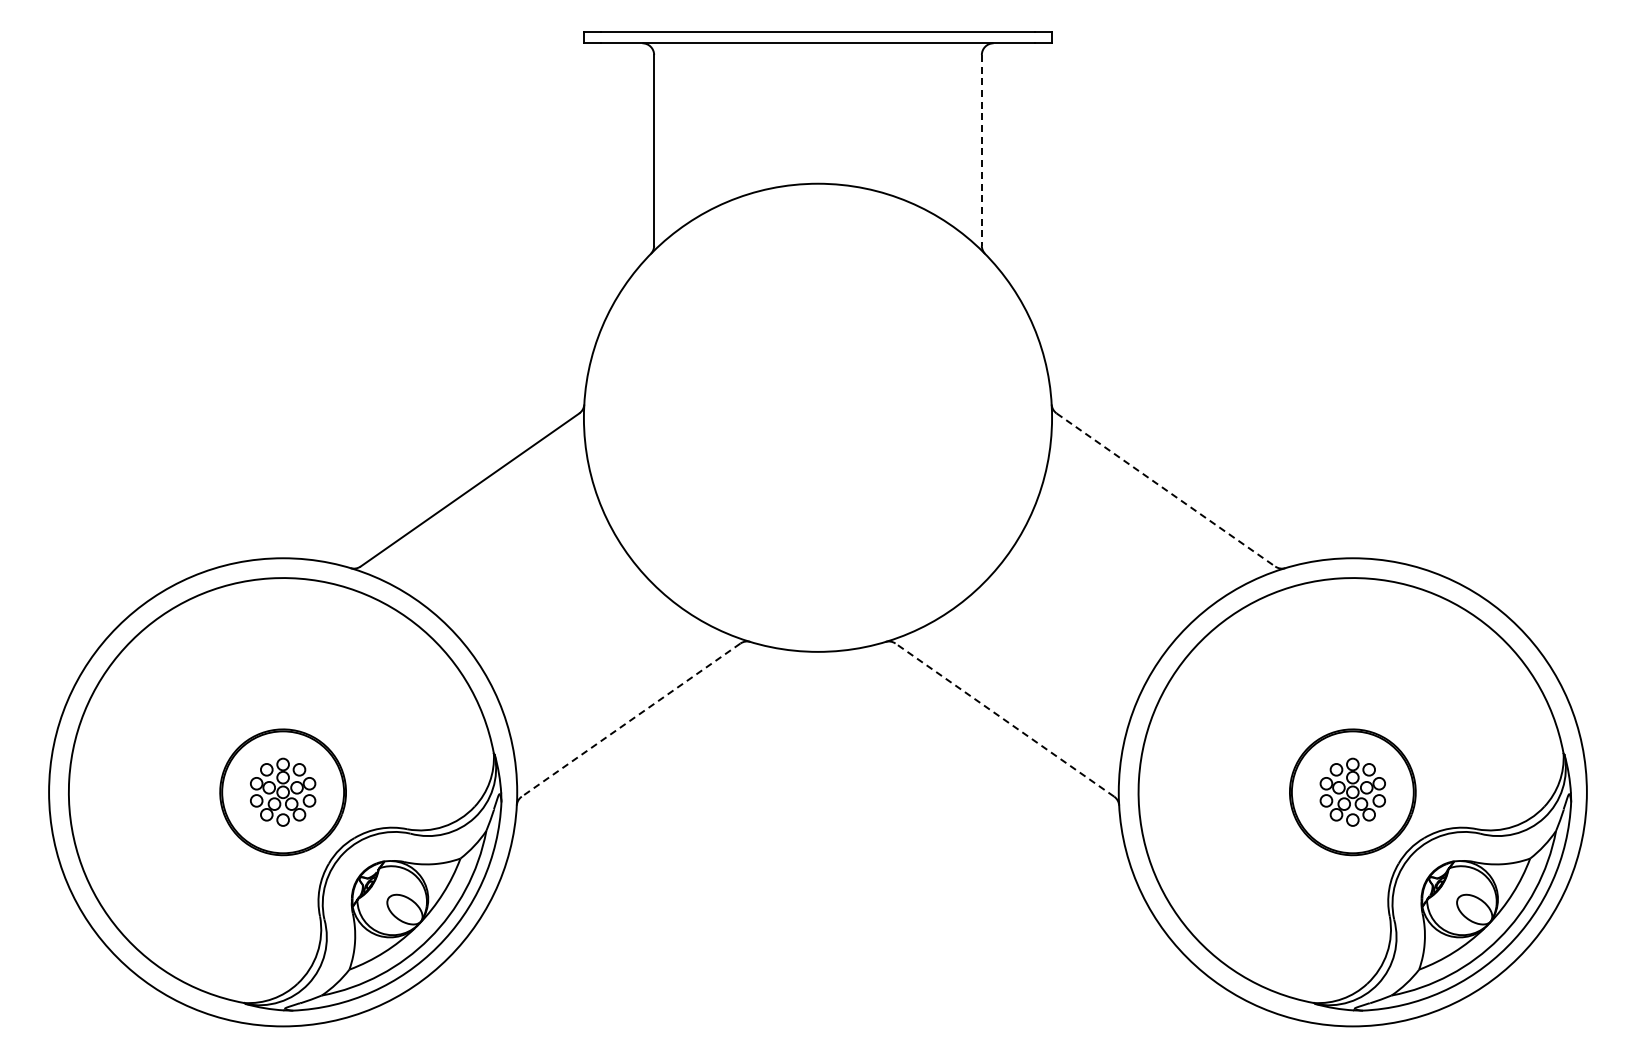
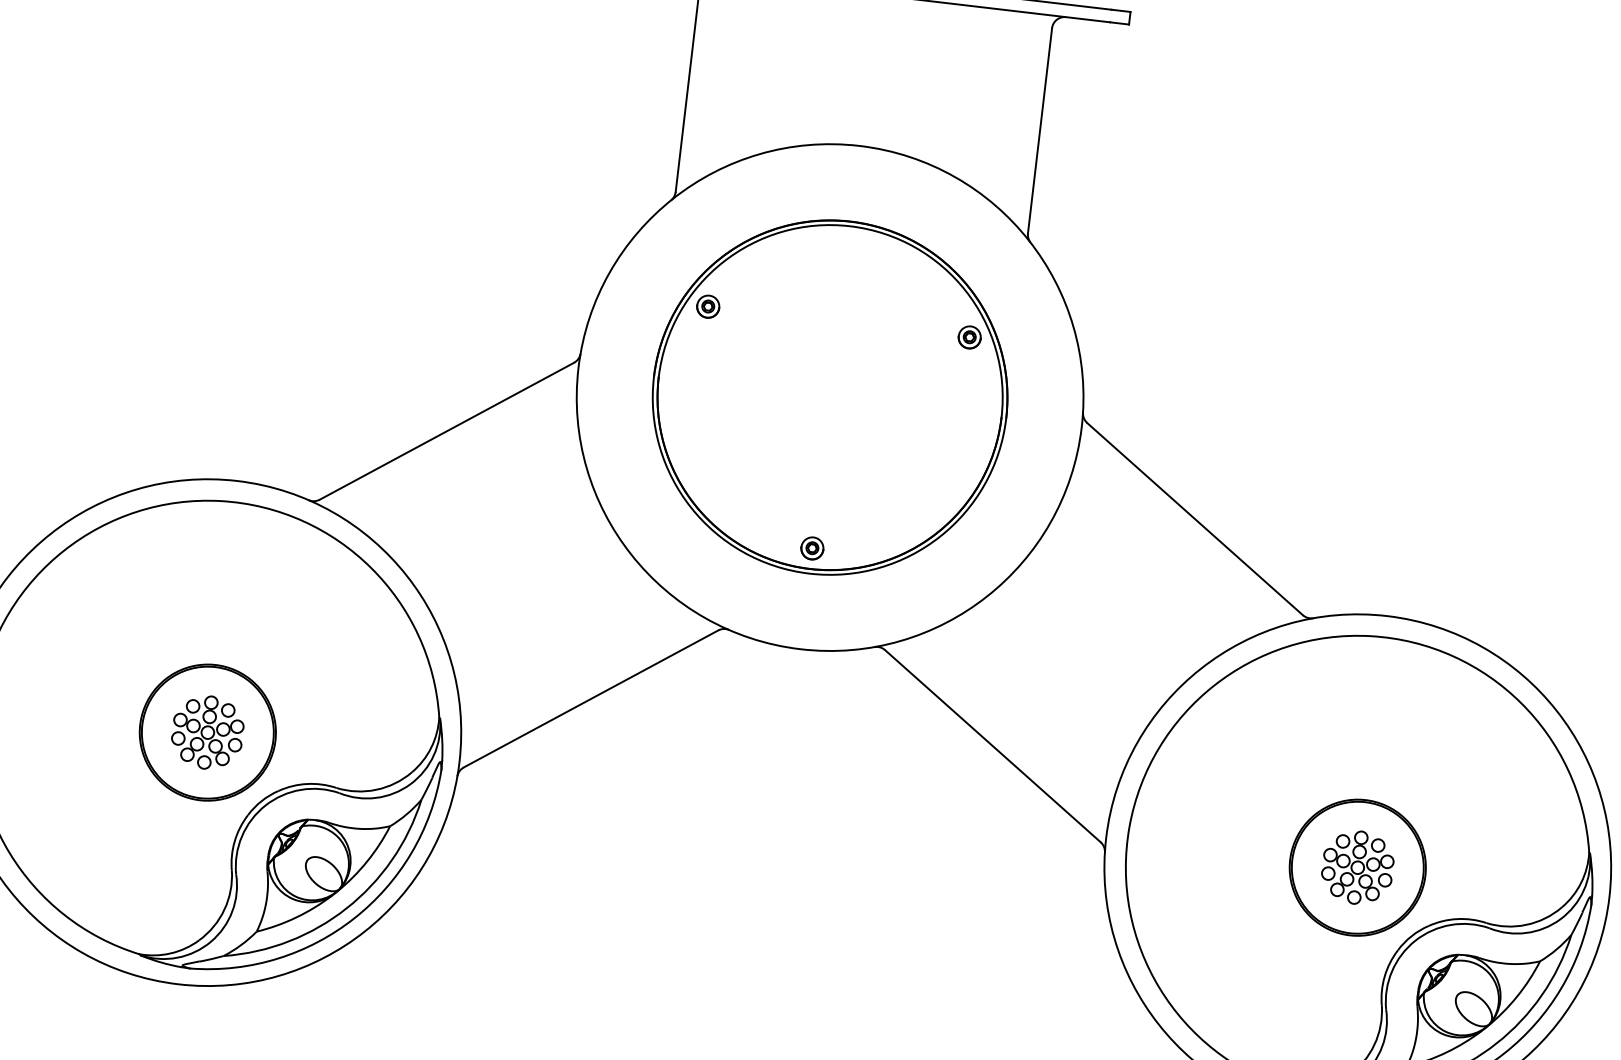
line: (981, 150) -> (1039, 130), dashed -> solid
part: (817, 417) -> (829, 397), added
line: (1166, 490) -> (1195, 519), dashed -> solid
line: (1004, 719) -> (992, 745), dashed -> solid
line: (630, 720) -> (590, 699), dashed -> solid

